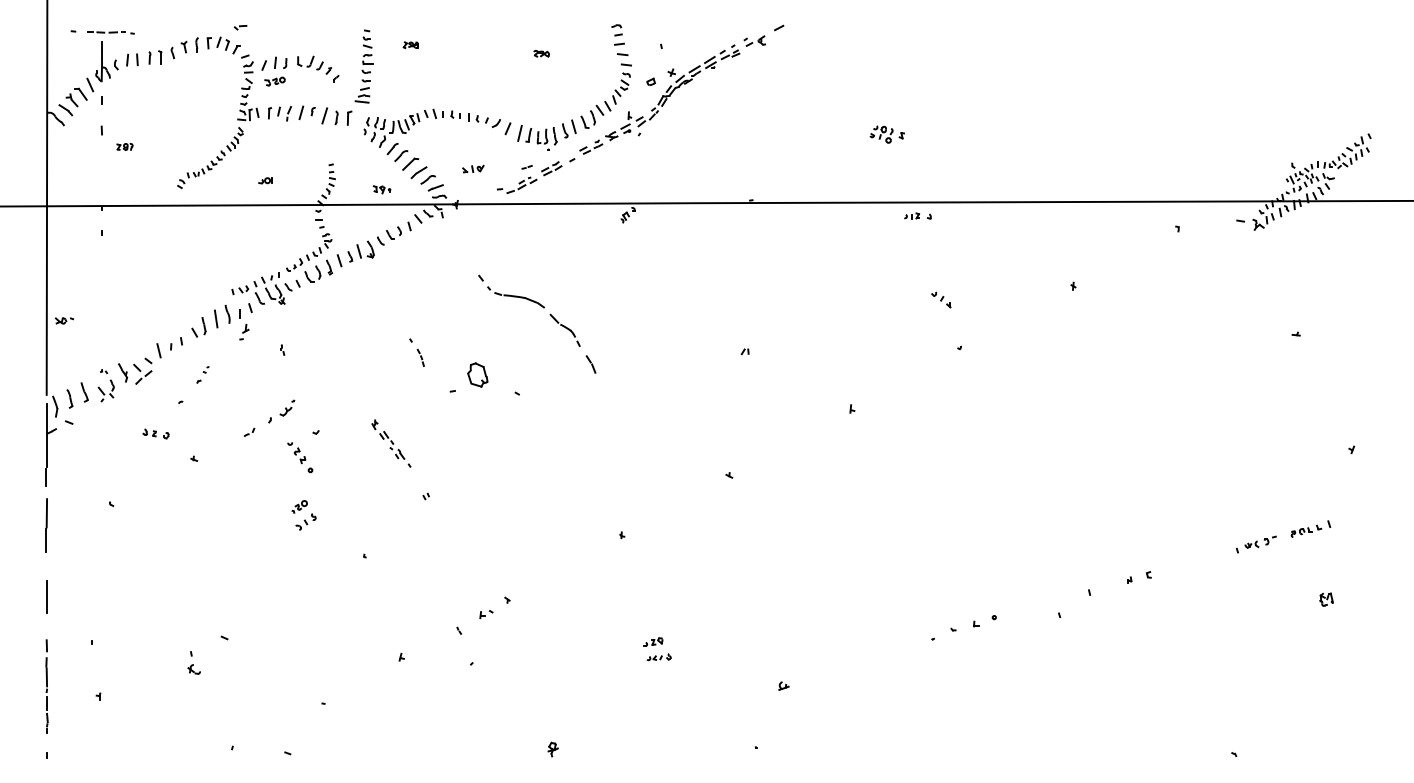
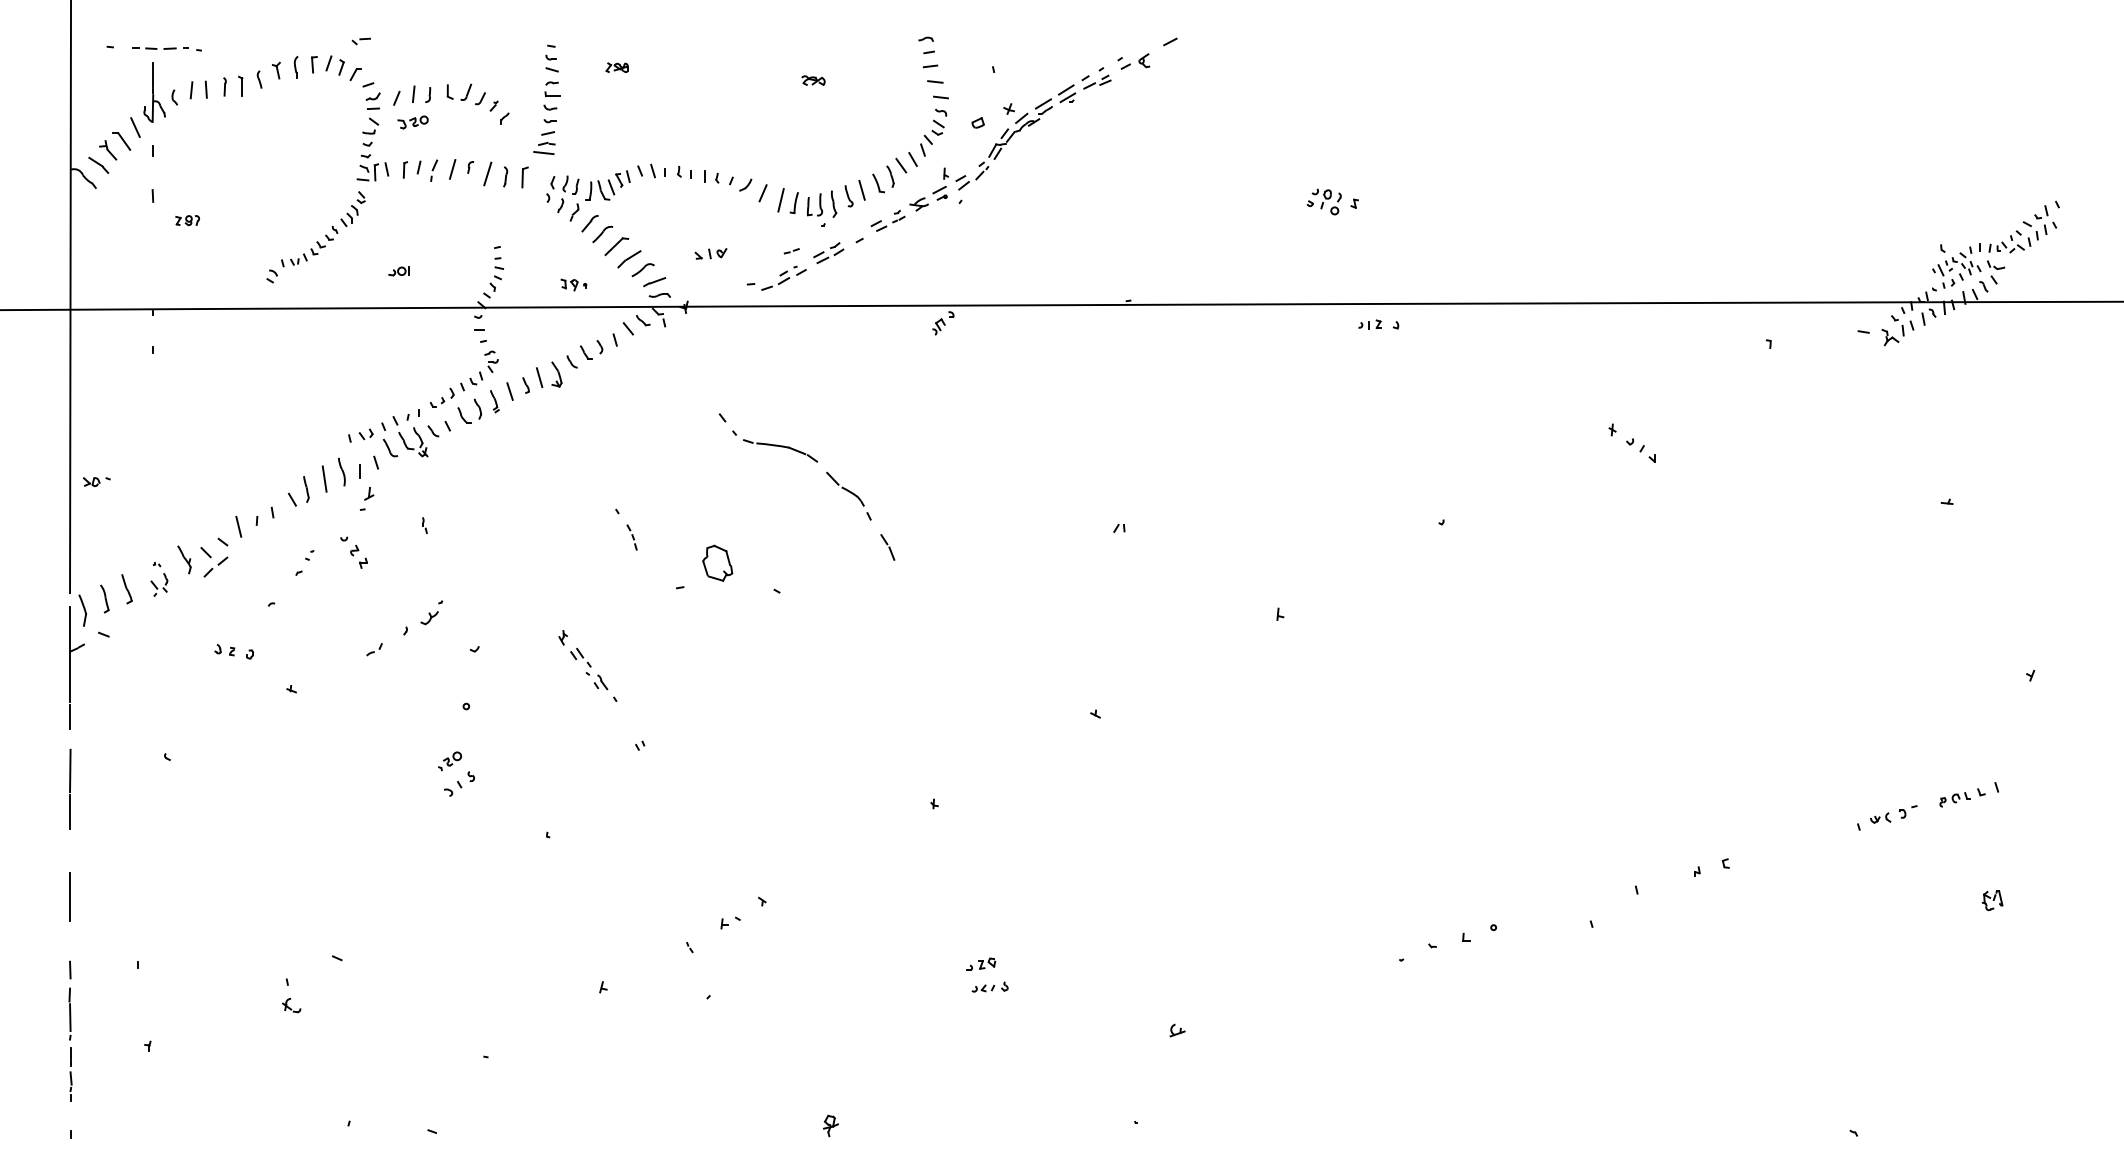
part: (941, 299) -> (1641, 449), moved
part: (105, 385) -> (158, 578), size x0.7
part: (296, 453) -> (353, 553), moved

